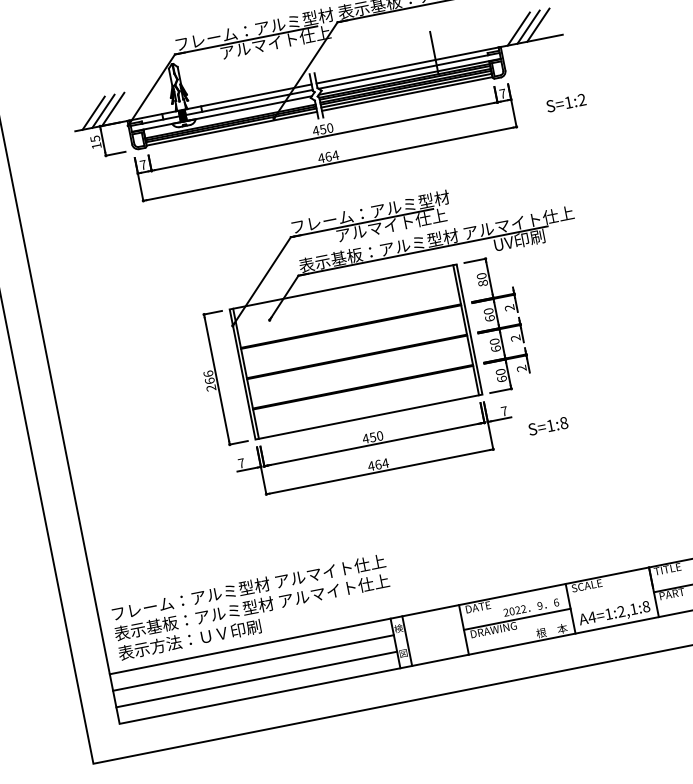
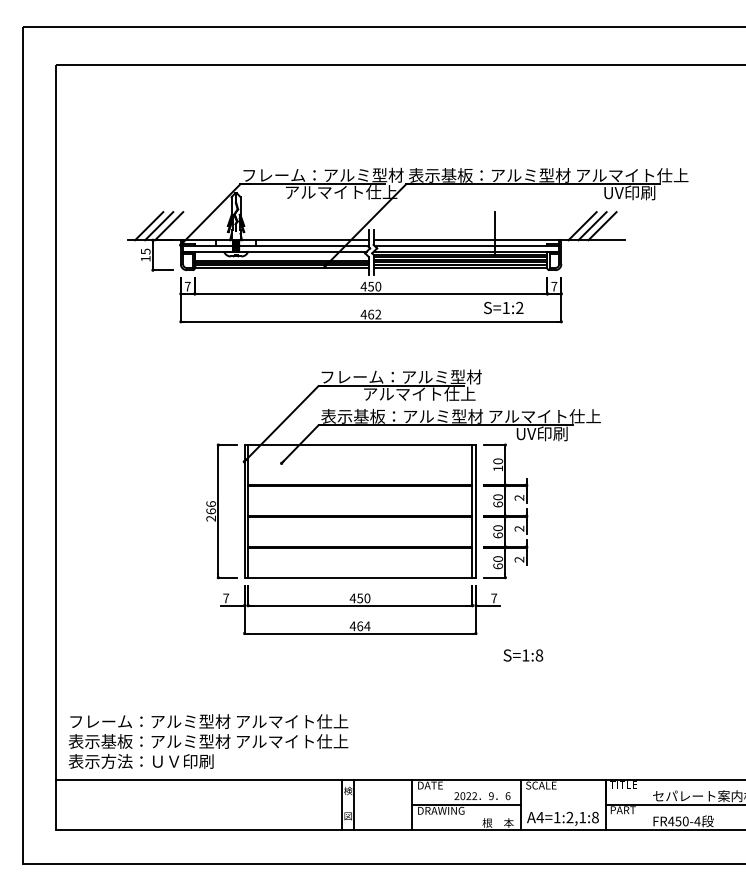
text: (565, 102) -> (503, 307), moved
text: (335, 155) -> (378, 314), 464 -> 462
text: (483, 283) -> (498, 468), 80 -> 10
text: (548, 426) -> (523, 655), moved
line: (253, 662) -> (199, 796), removed
line: (257, 679) -> (199, 813), removed

